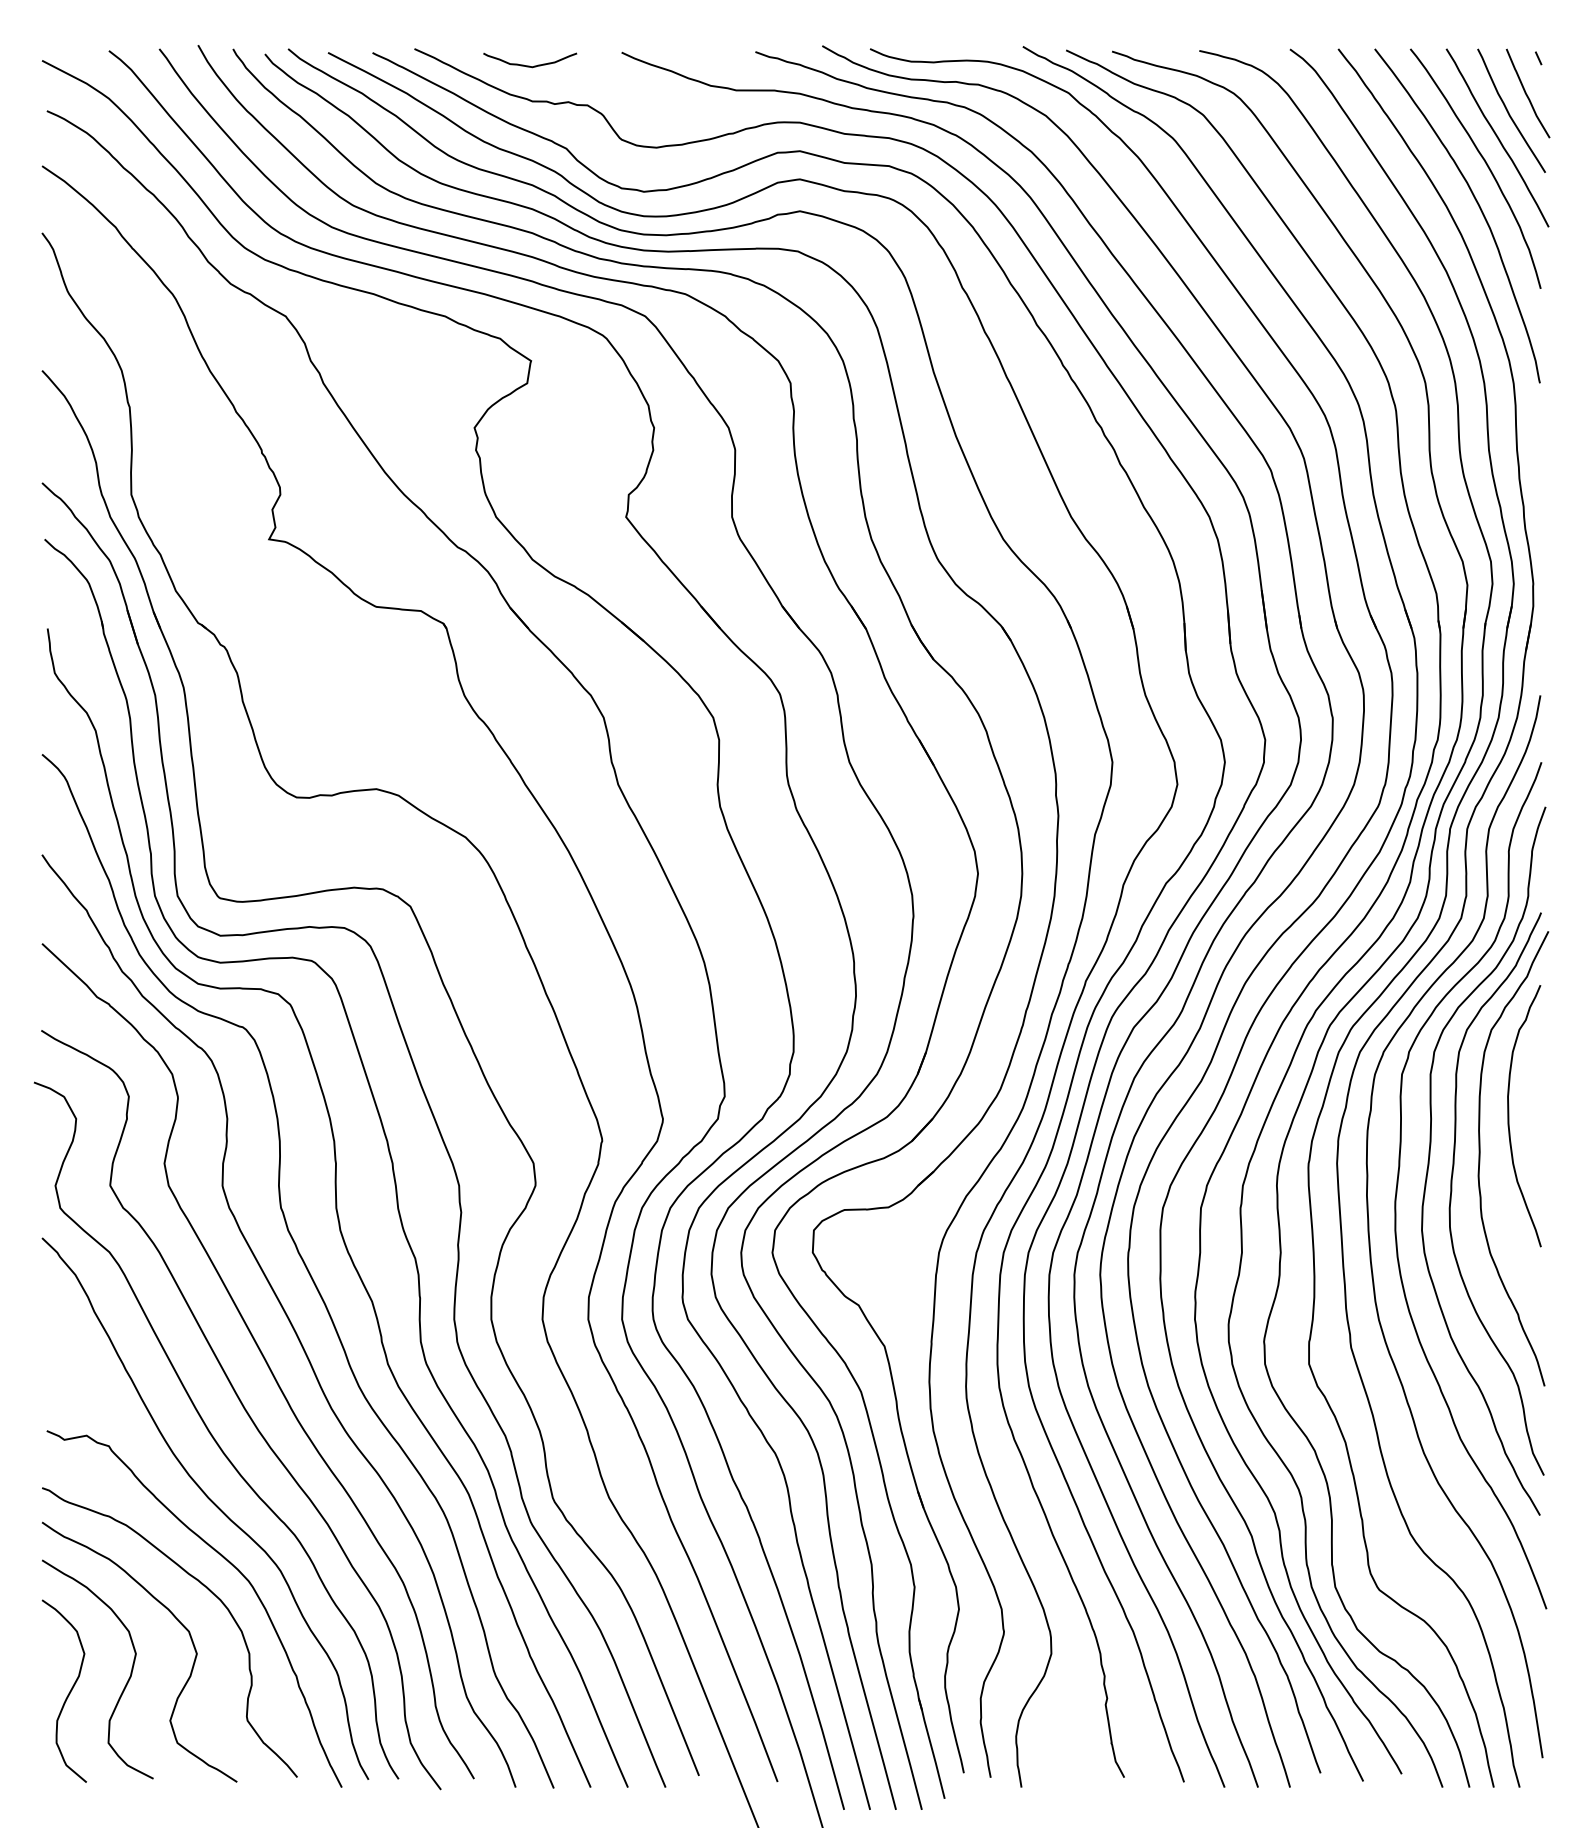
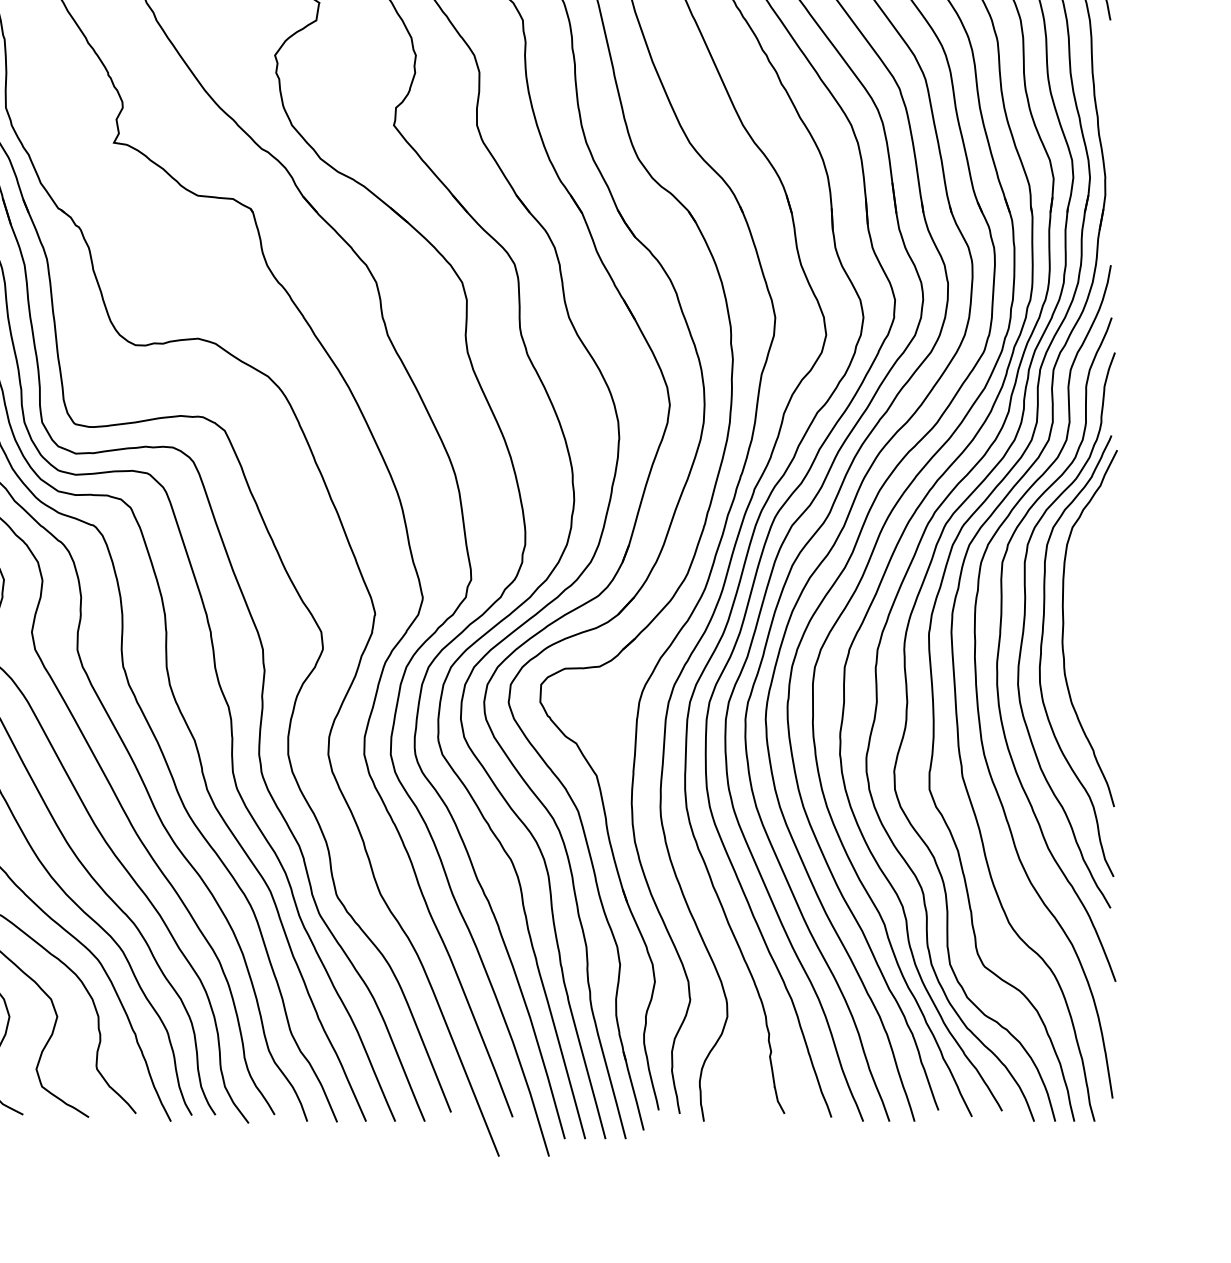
curve: (1509, 1116) -> (1086, 595), removed

